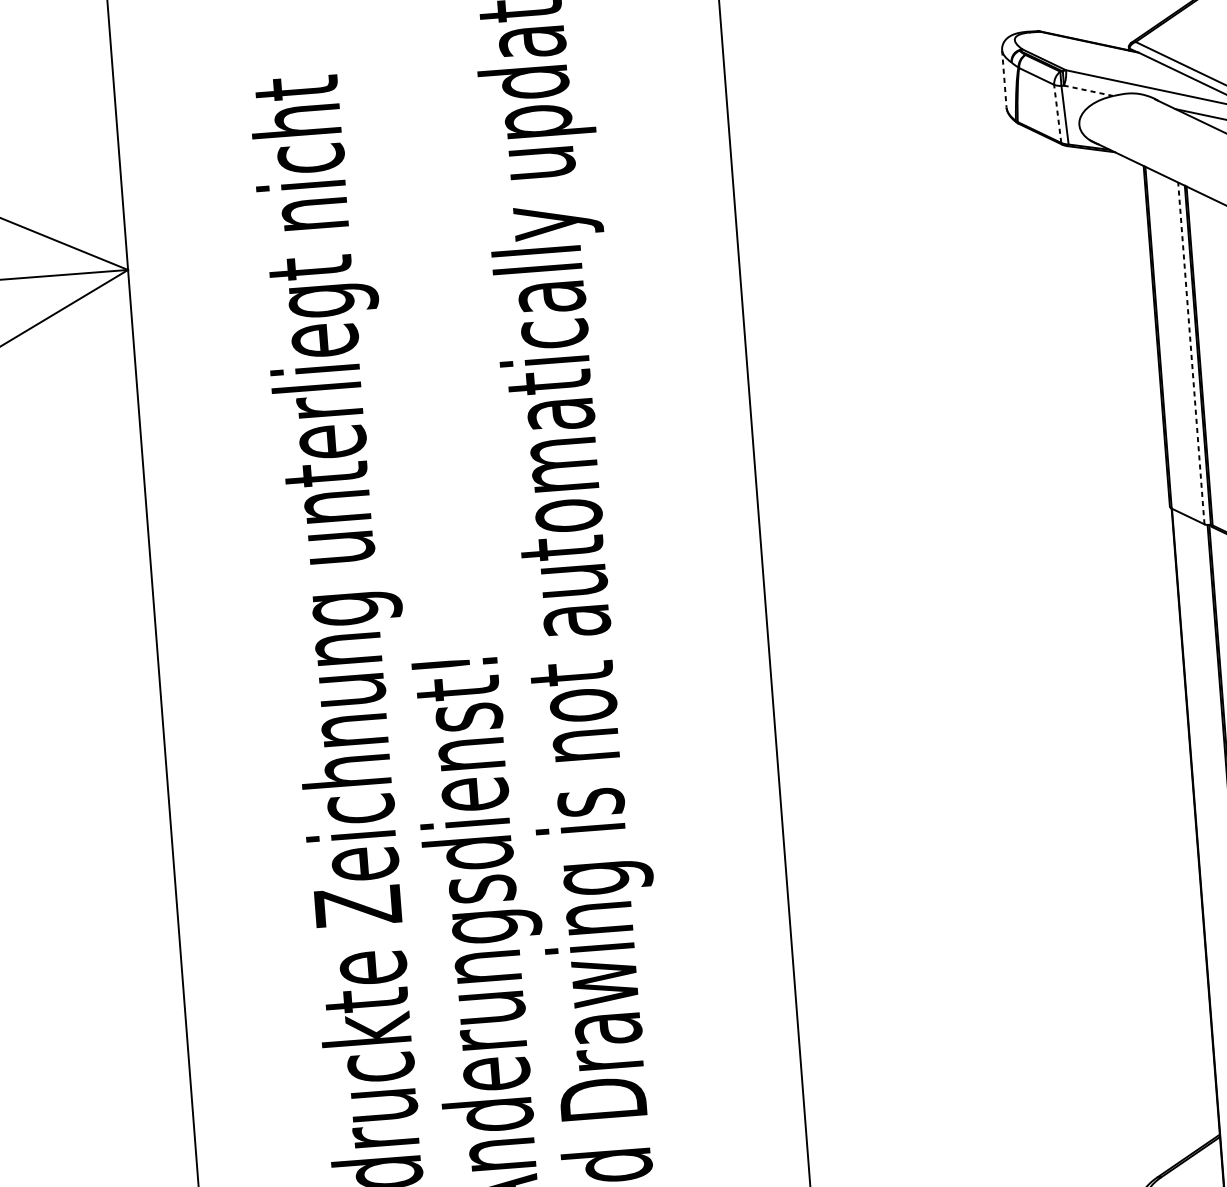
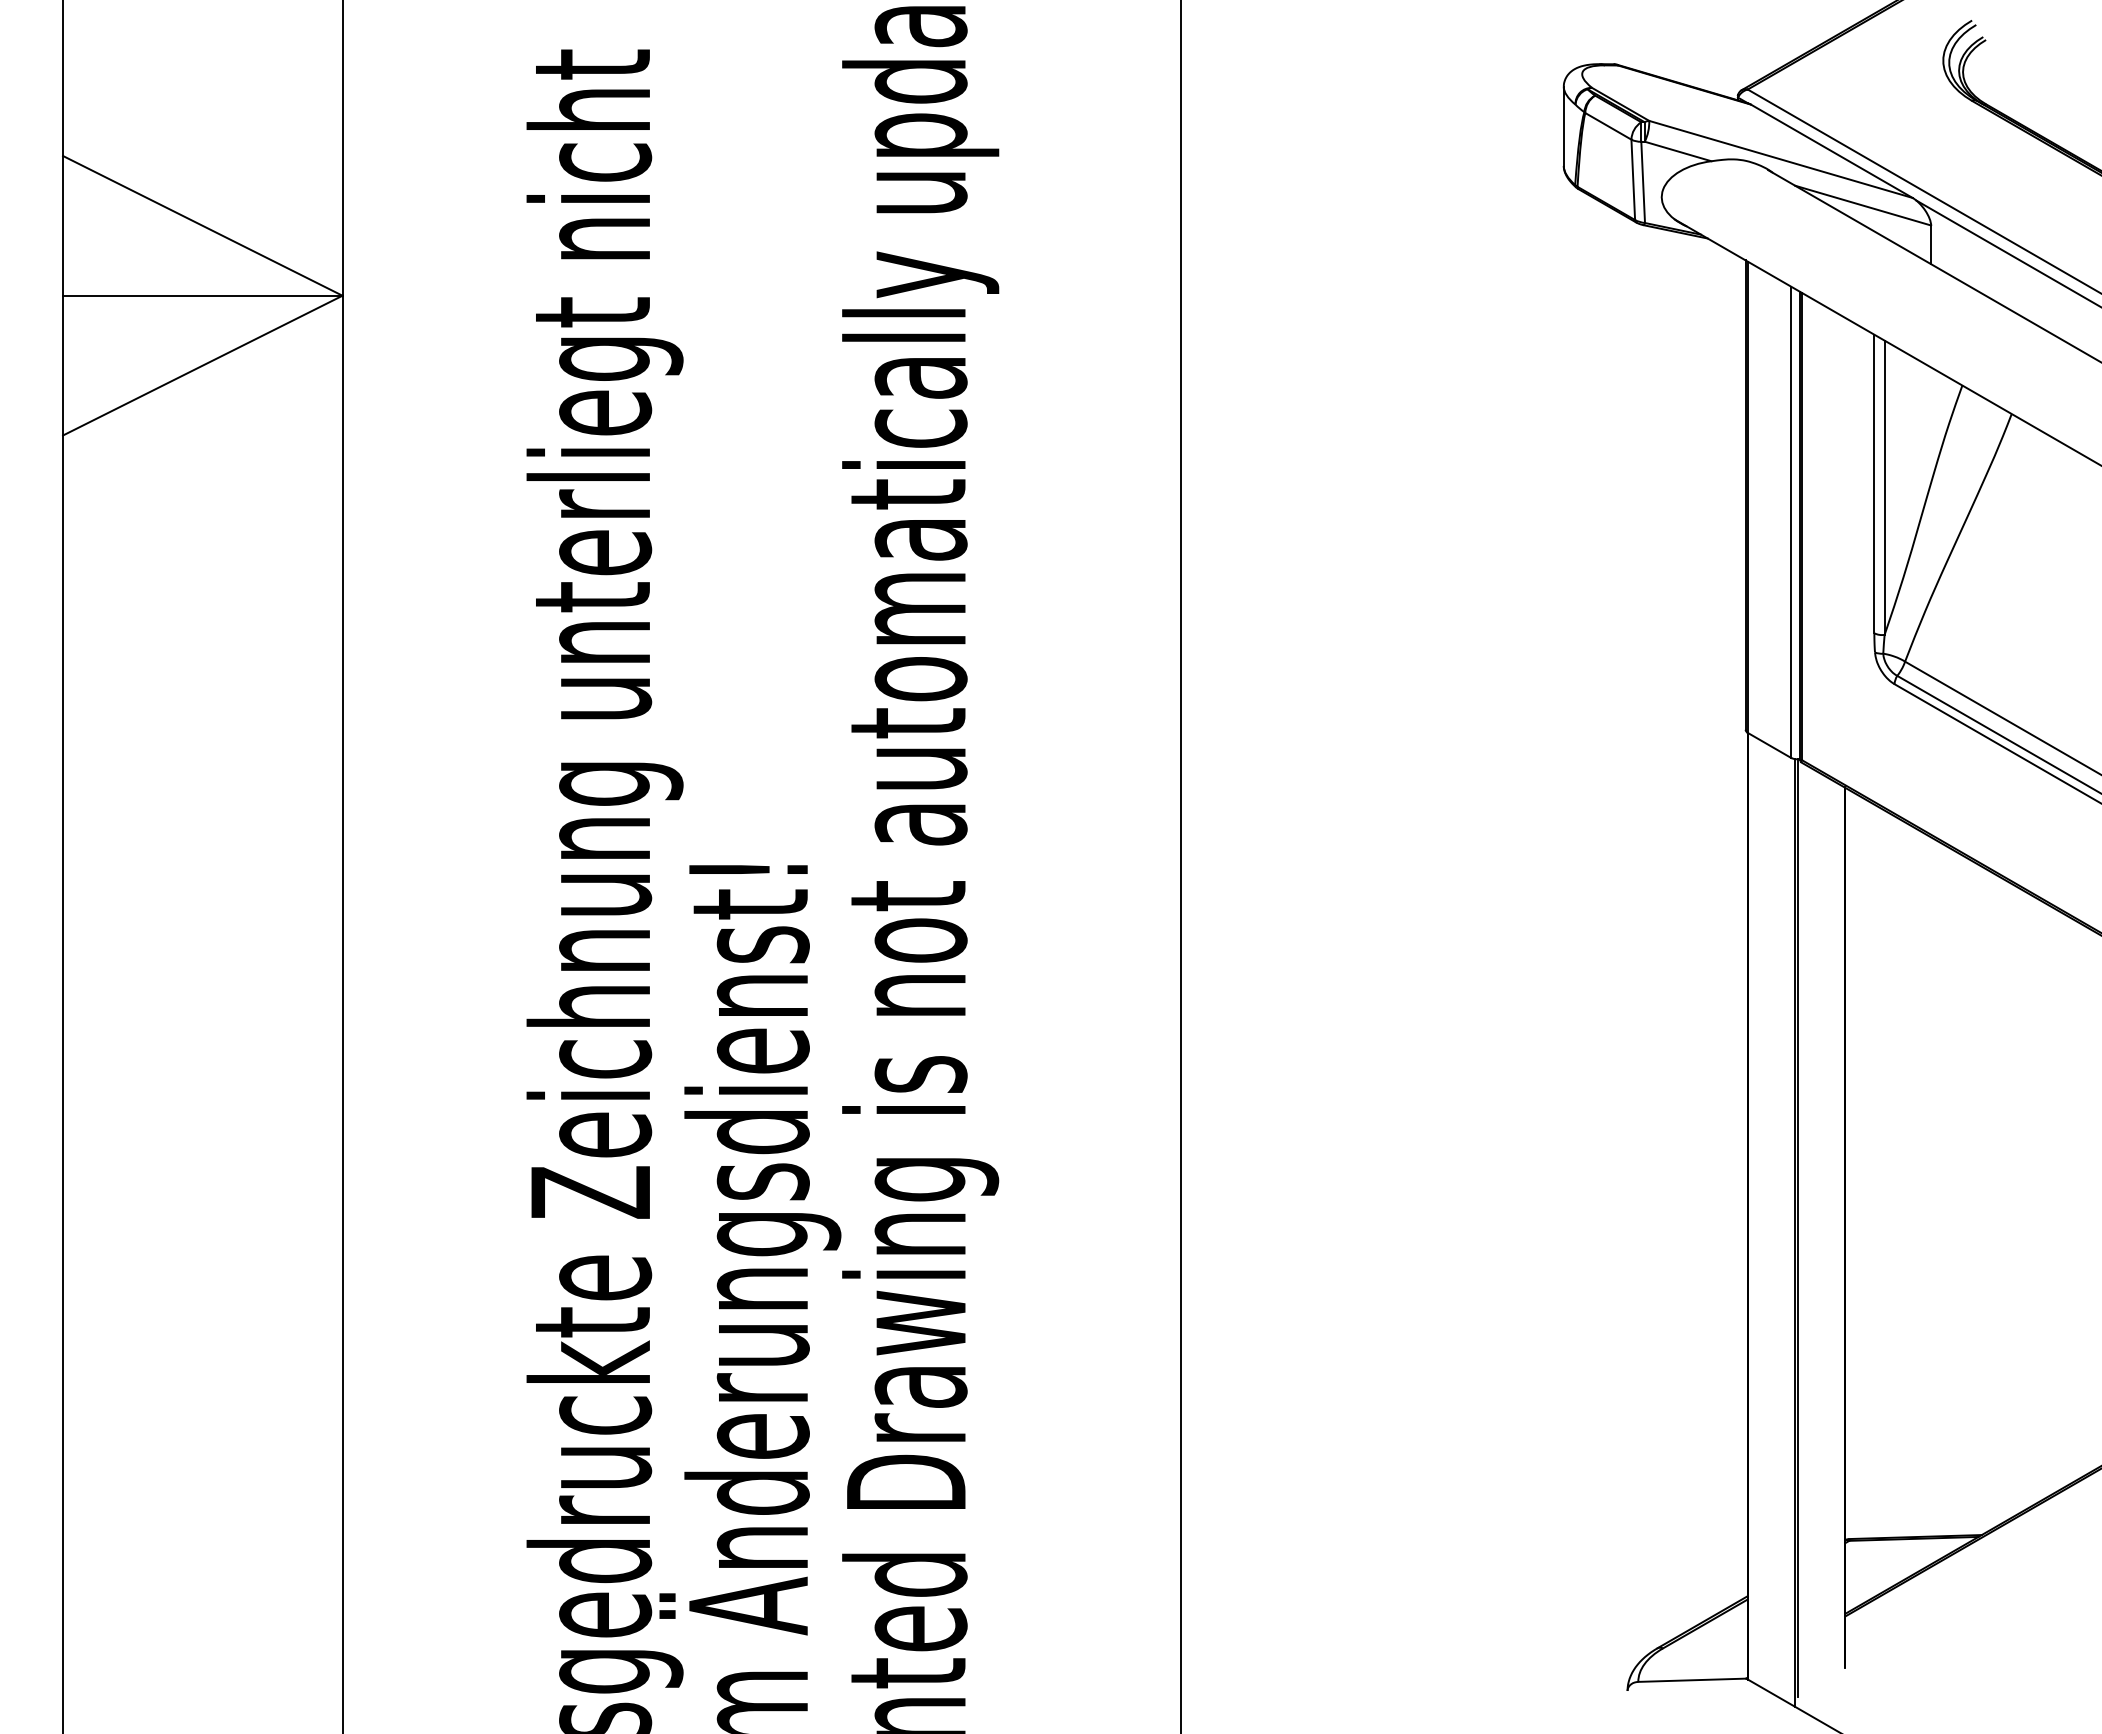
line: (1004, 79) -> (1563, 126), dashed -> solid
line: (1088, 90) -> (1678, 151), dashed -> solid
line: (1057, 113) -> (1633, 179), dashed -> solid
line: (1191, 353) -> (1791, 522), dashed -> solid

